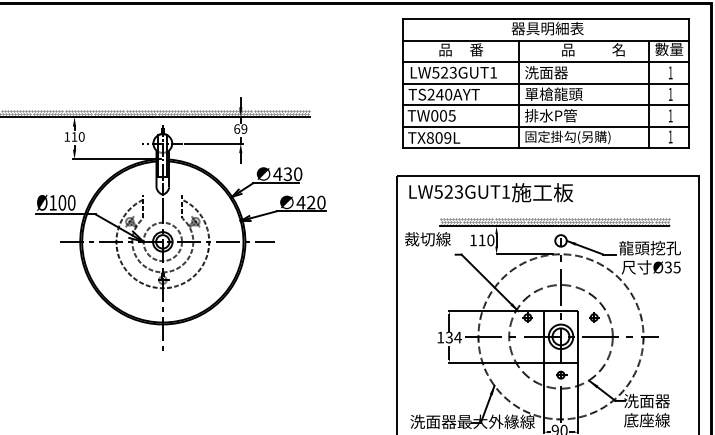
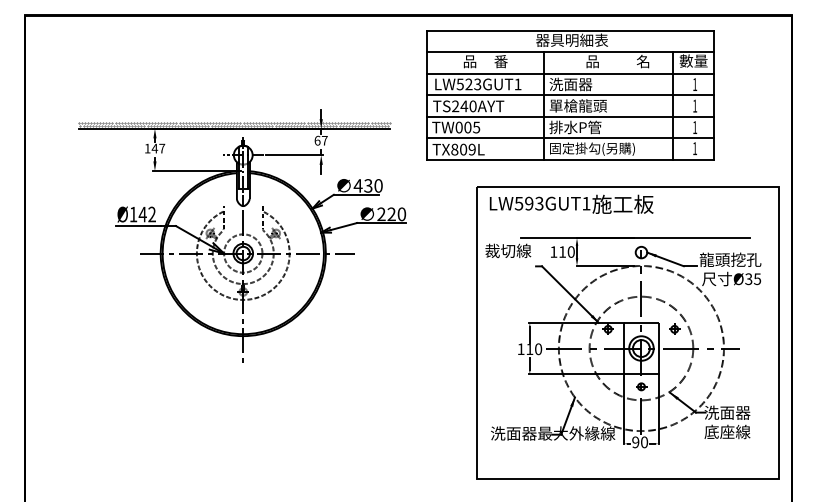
part: (546, 83) -> (570, 95), moved
text: (244, 128) -> (324, 140), 69 -> 67
text: (78, 136) -> (158, 148), 110 -> 147
text: (449, 191) -> (529, 203), LW523GUT1 -> LW593GUT1
text: (301, 201) -> (381, 213), 420 -> 220
text: (66, 202) -> (146, 214), Ø100 -> Ø142
hatch: (555, 222) -> (635, 234), removed
text: (454, 337) -> (534, 349), 134 -> 110

